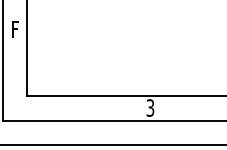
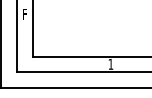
text: (149, 106) -> (110, 63), 3 -> 1

